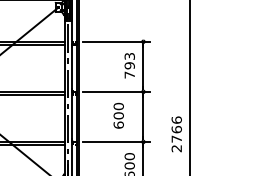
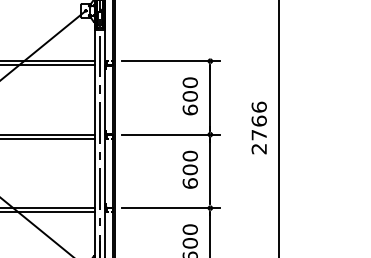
text: (129, 65) -> (189, 95), 793 -> 600
text: (118, 115) -> (189, 169), moved
text: (176, 134) -> (258, 128), moved

